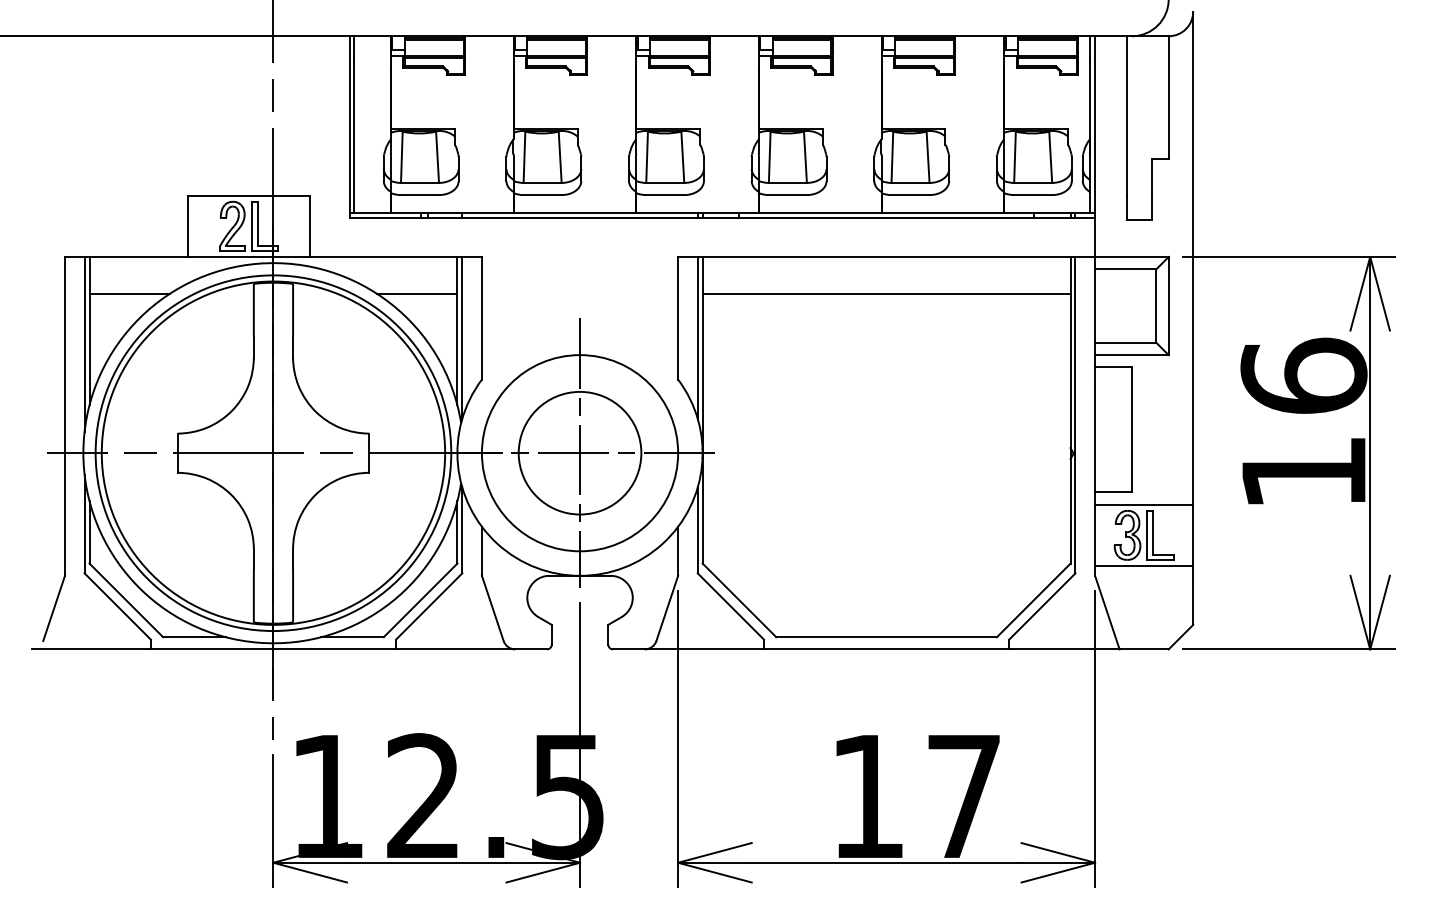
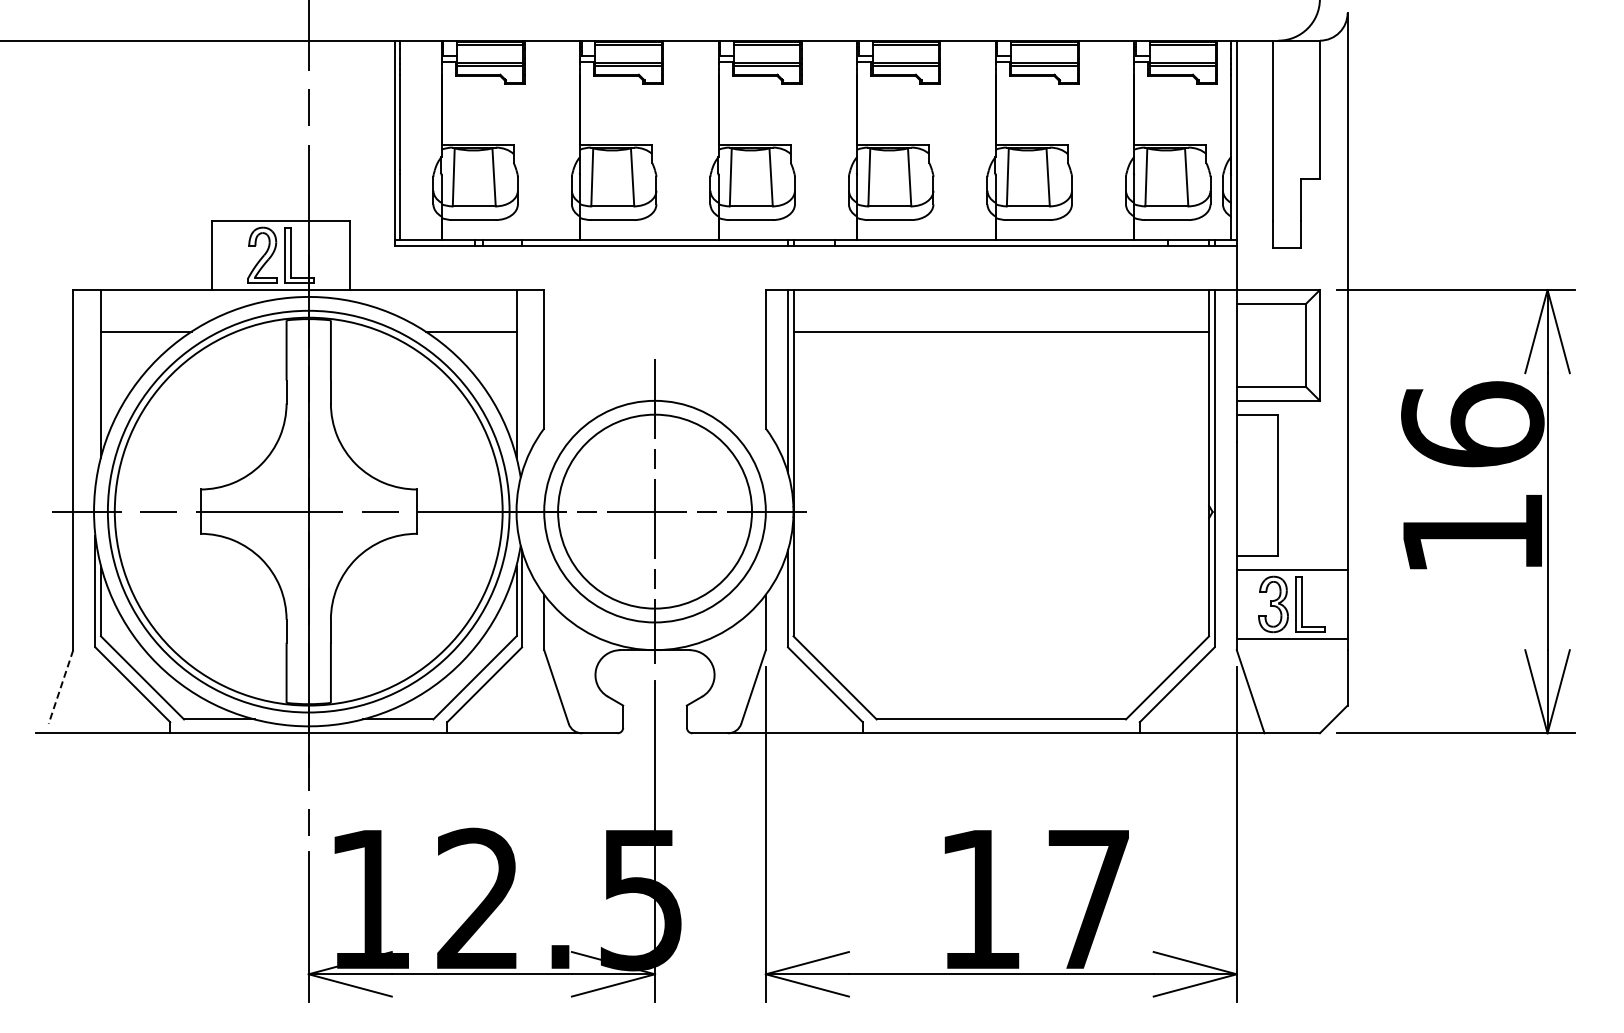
line: (462, 337) -> (522, 381), removed
line: (84, 344) -> (95, 388), removed
circle: (579, 453) -> (654, 511), size x1.4
line: (53, 608) -> (60, 687), solid -> dashed

